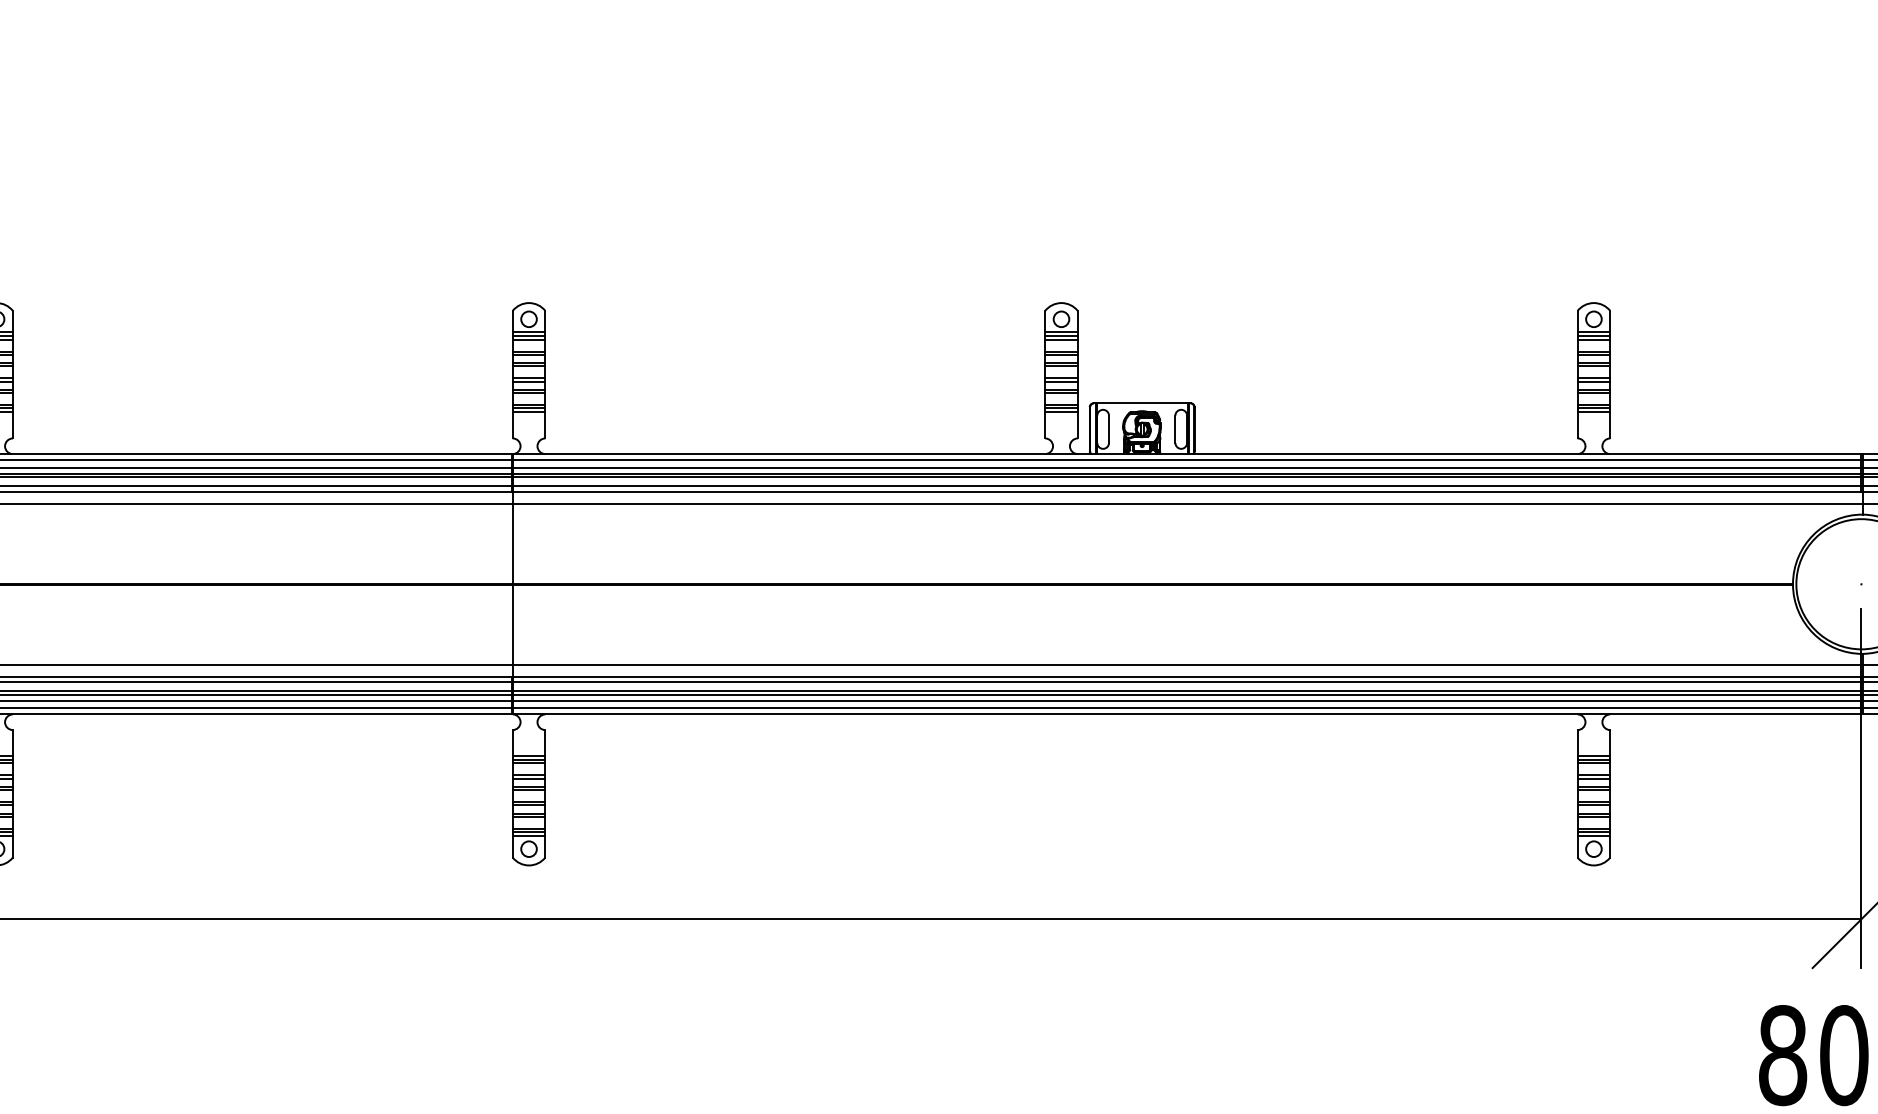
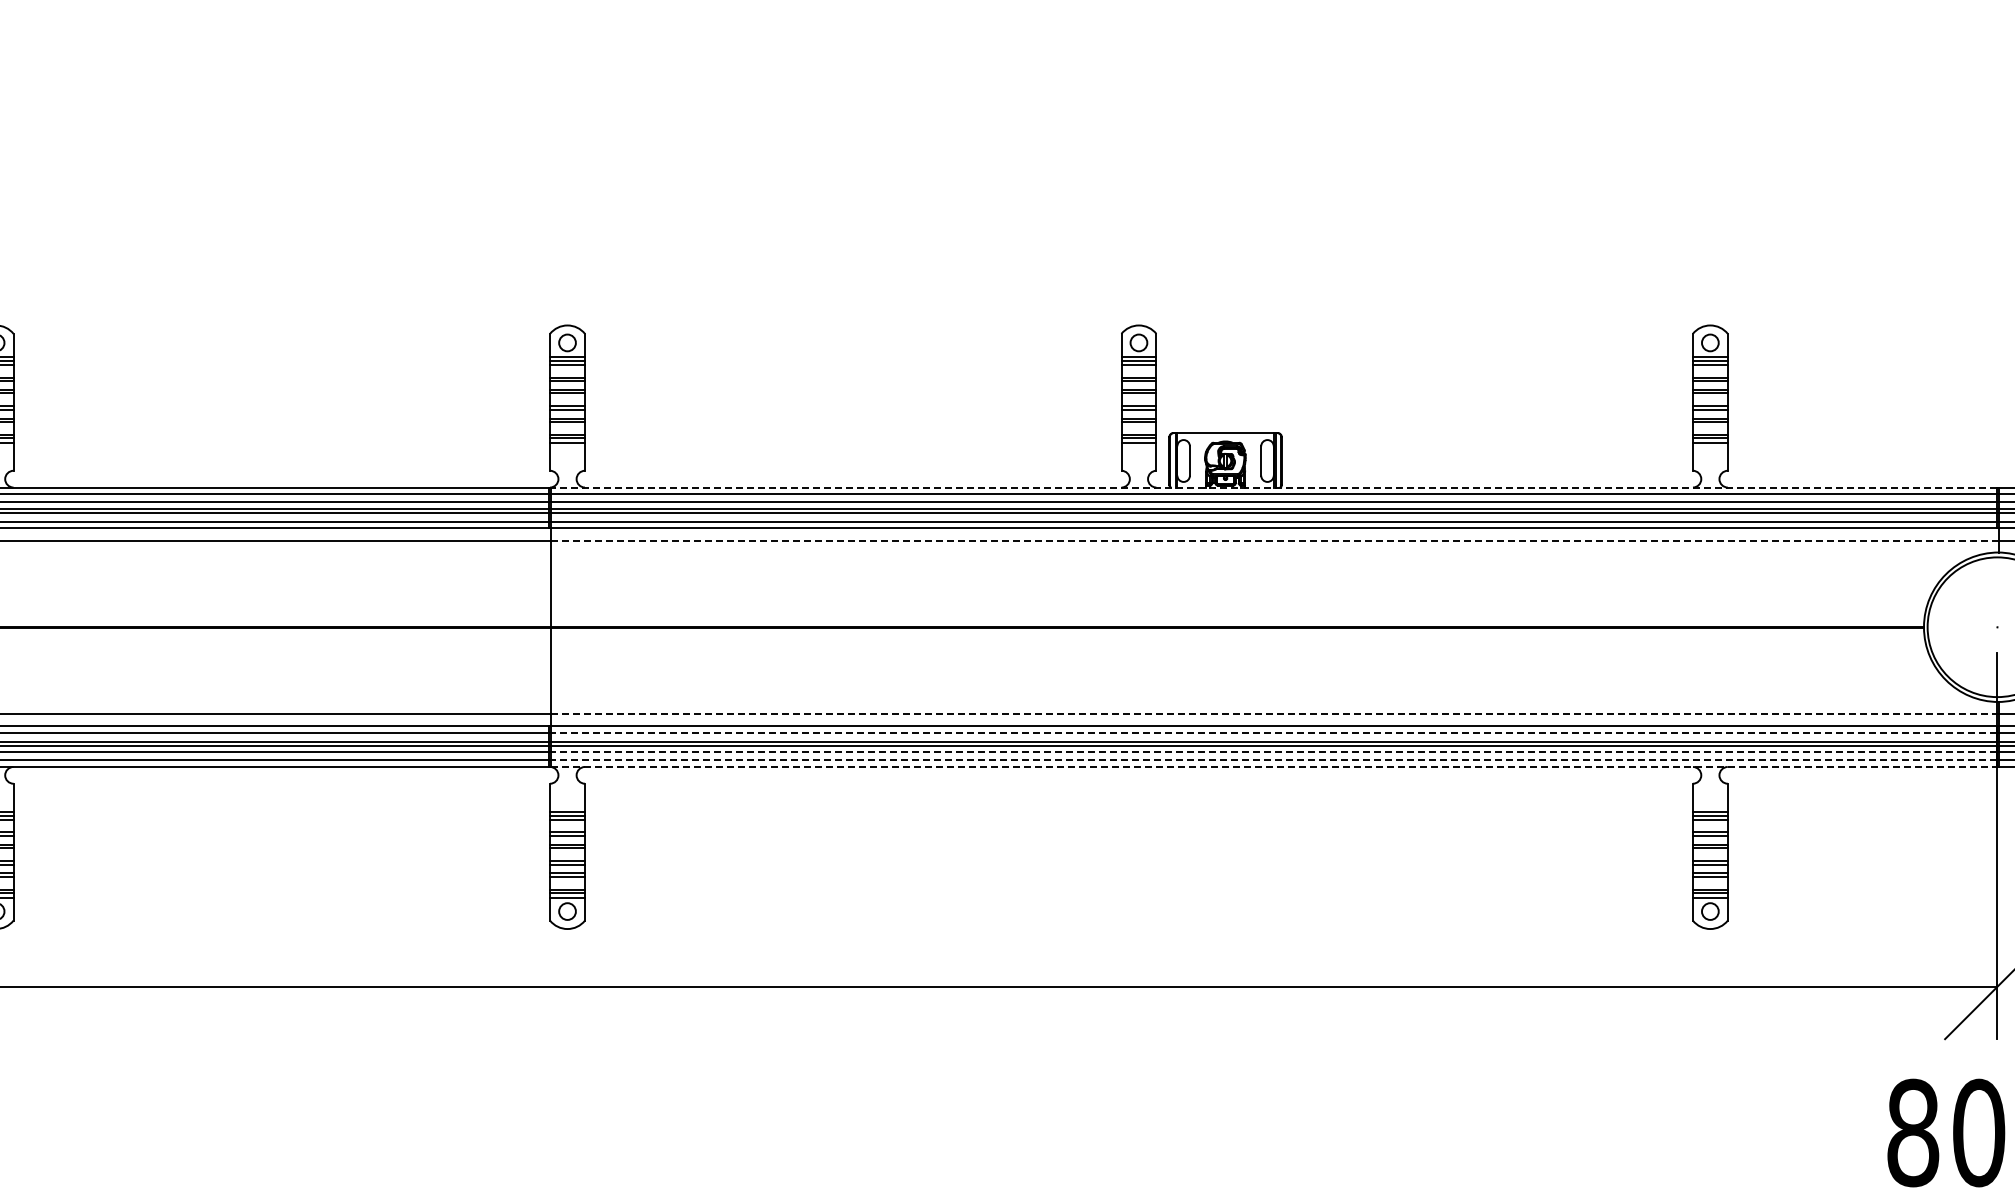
line: (1187, 454) -> (1274, 487), solid -> dashed
line: (1188, 503) -> (1275, 540), solid -> dashed
line: (1188, 664) -> (1275, 713), solid -> dashed
line: (1187, 682) -> (1274, 732), solid -> dashed
line: (1187, 700) -> (1274, 752), solid -> dashed
line: (1187, 708) -> (1274, 760), solid -> dashed
line: (1187, 714) -> (1274, 766), solid -> dashed

